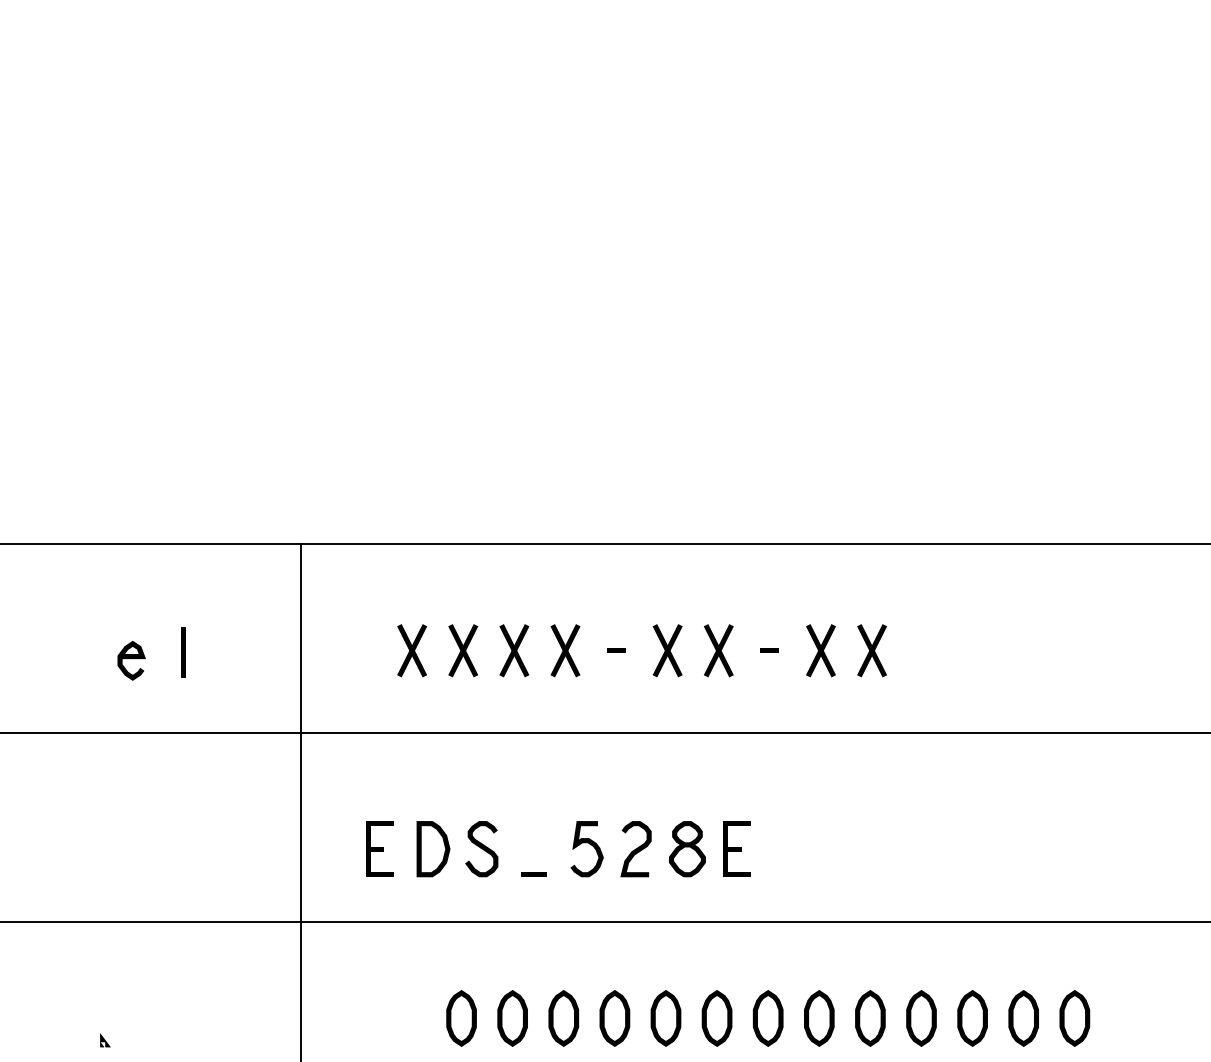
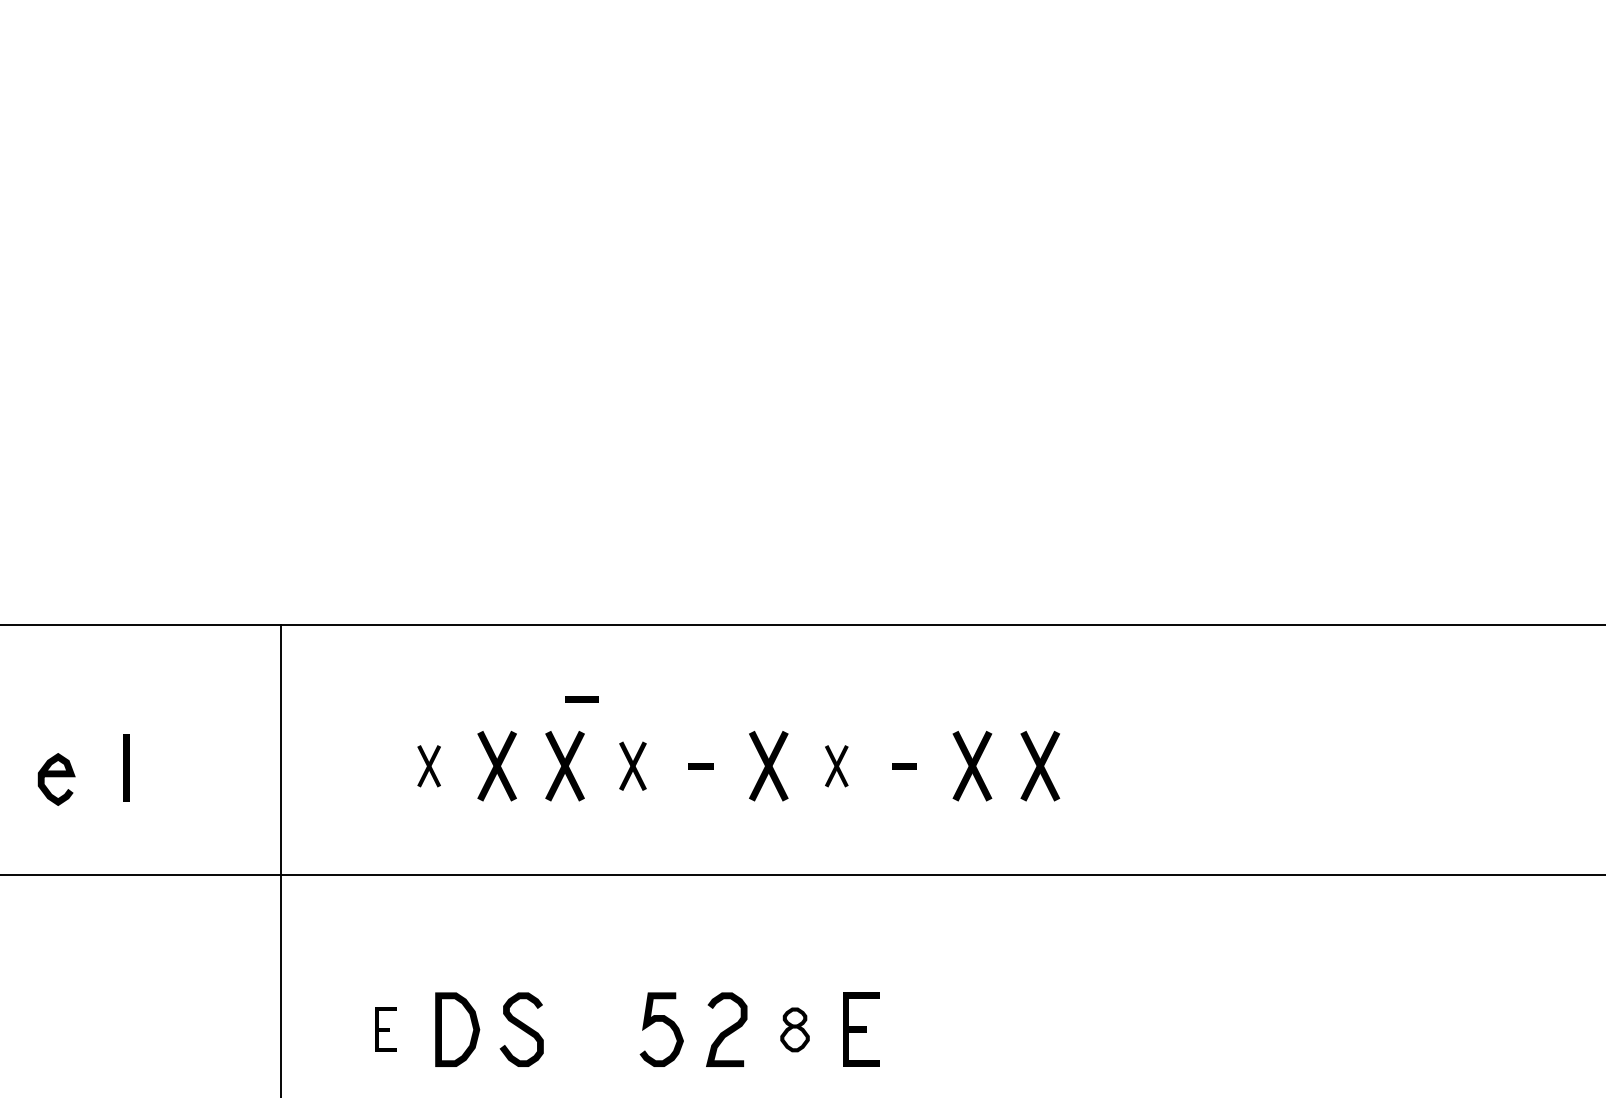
part: (411, 650) -> (428, 765), size x0.6
part: (565, 650) -> (633, 765), size x0.7
part: (718, 650) -> (836, 765), size x0.6
part: (379, 848) -> (385, 1028), size x0.6
part: (687, 849) -> (795, 1030), size x0.6
line: (533, 874) -> (581, 699), moved

